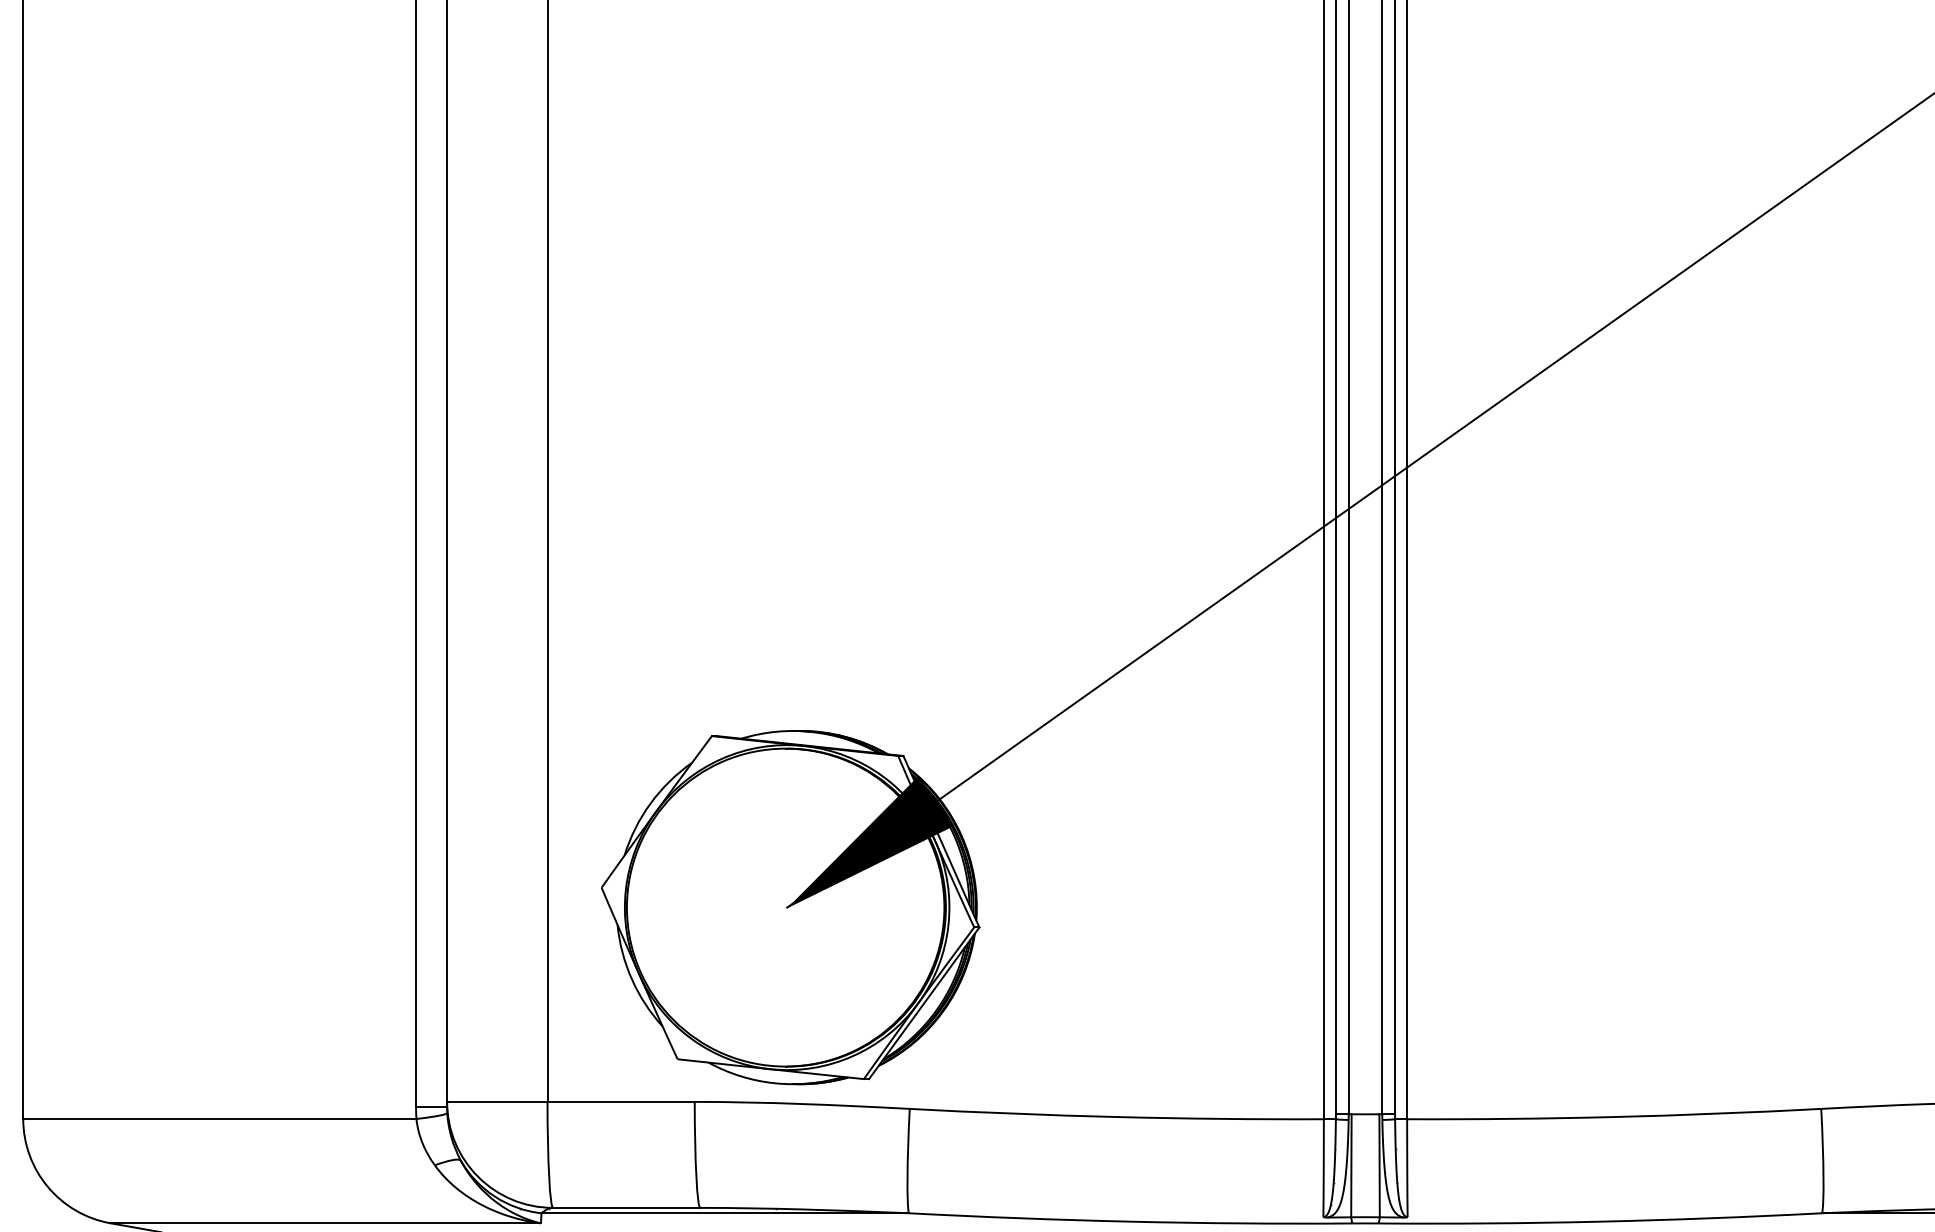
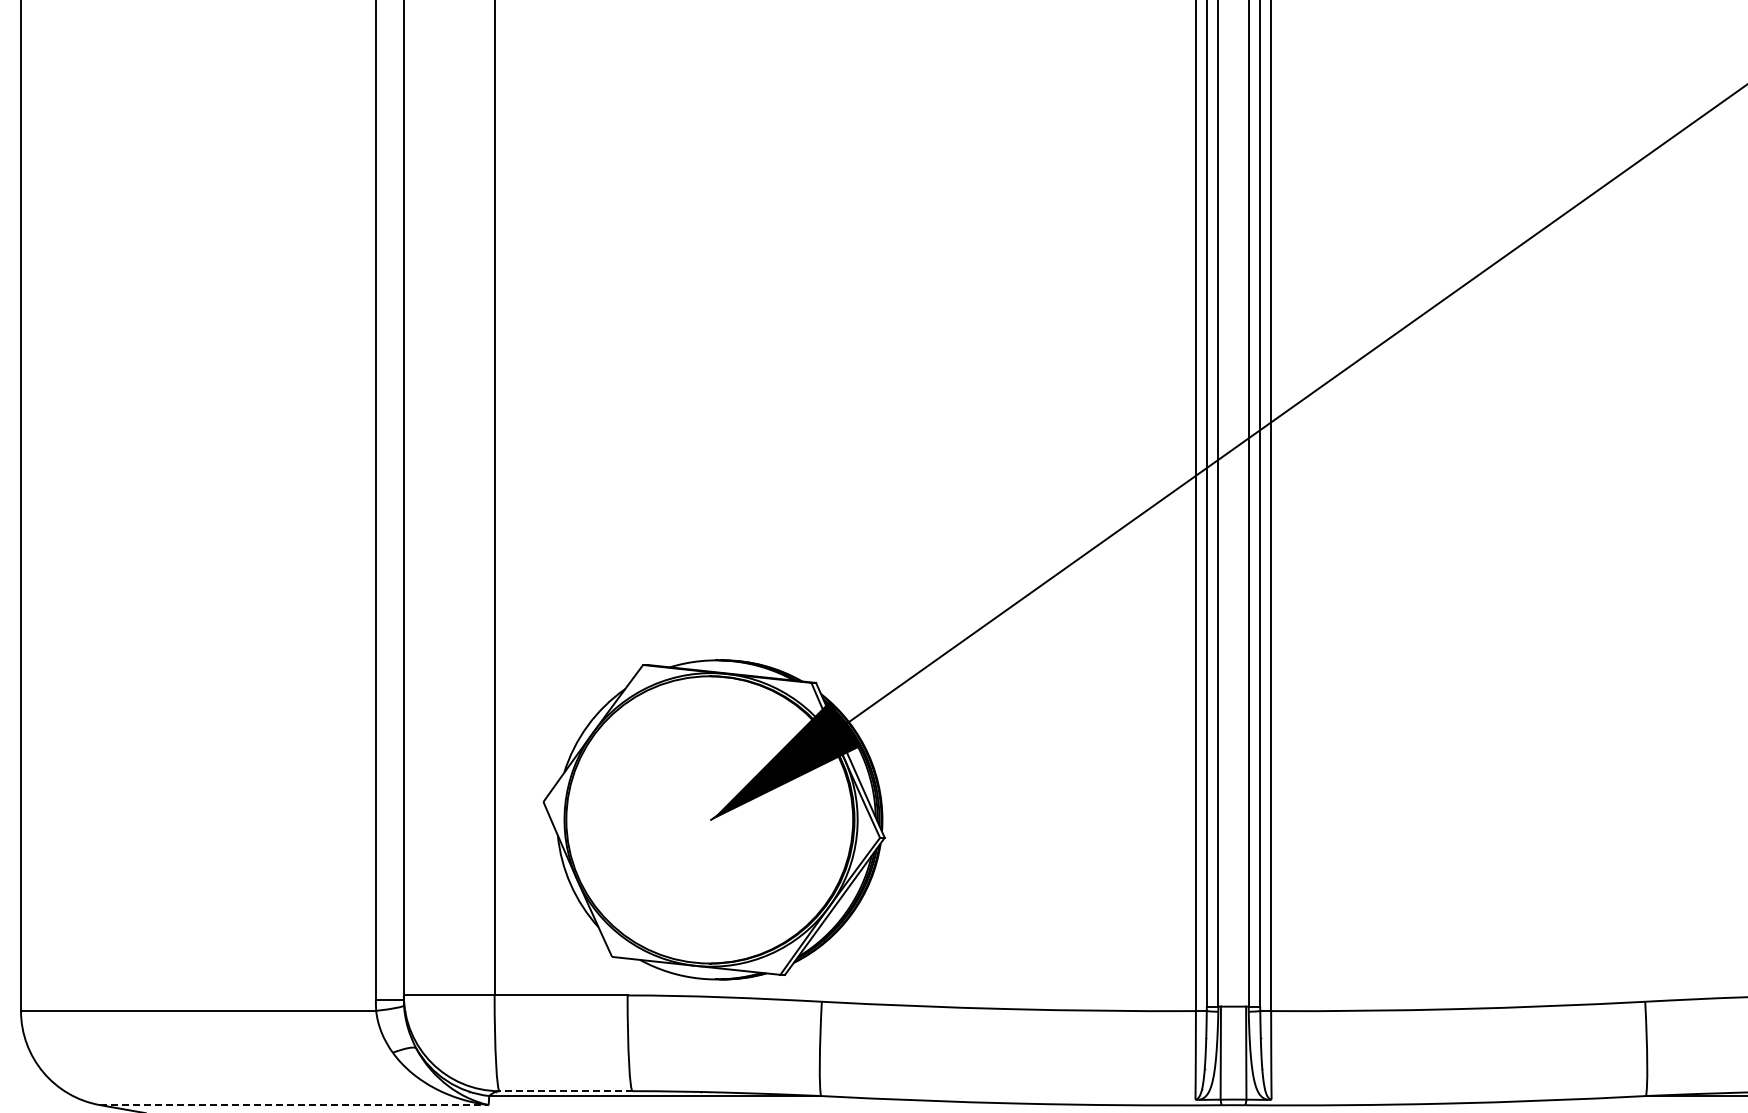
line: (625, 1208) -> (565, 1091), solid -> dashed
line: (325, 1223) -> (294, 1105), solid -> dashed

